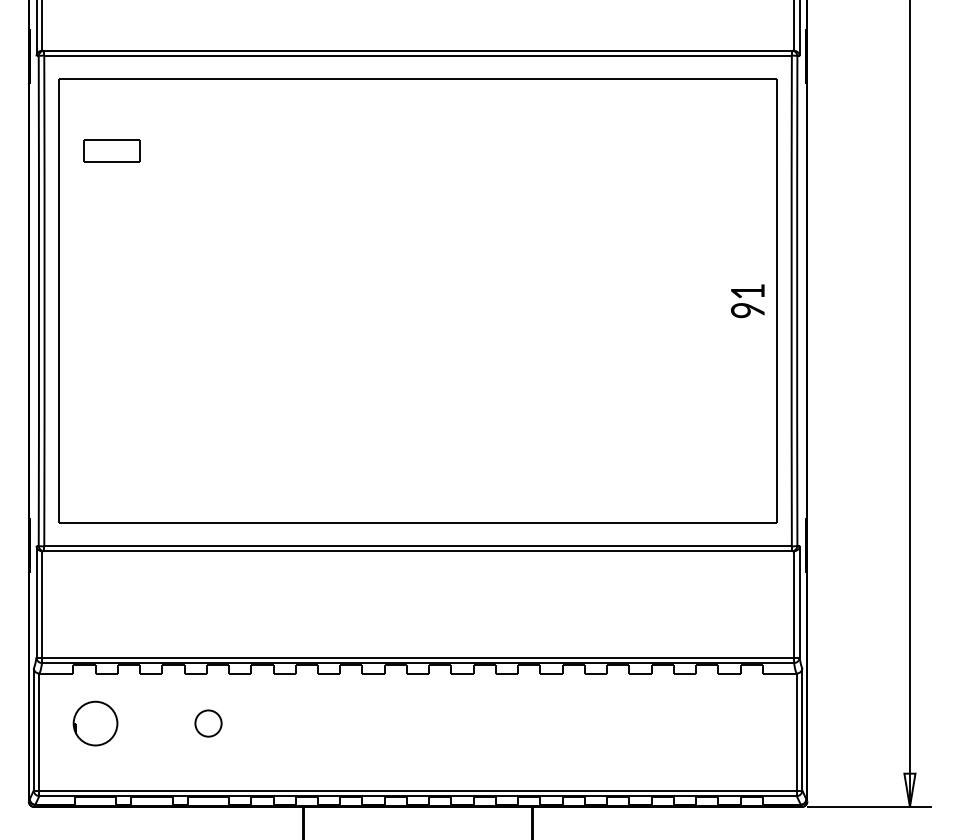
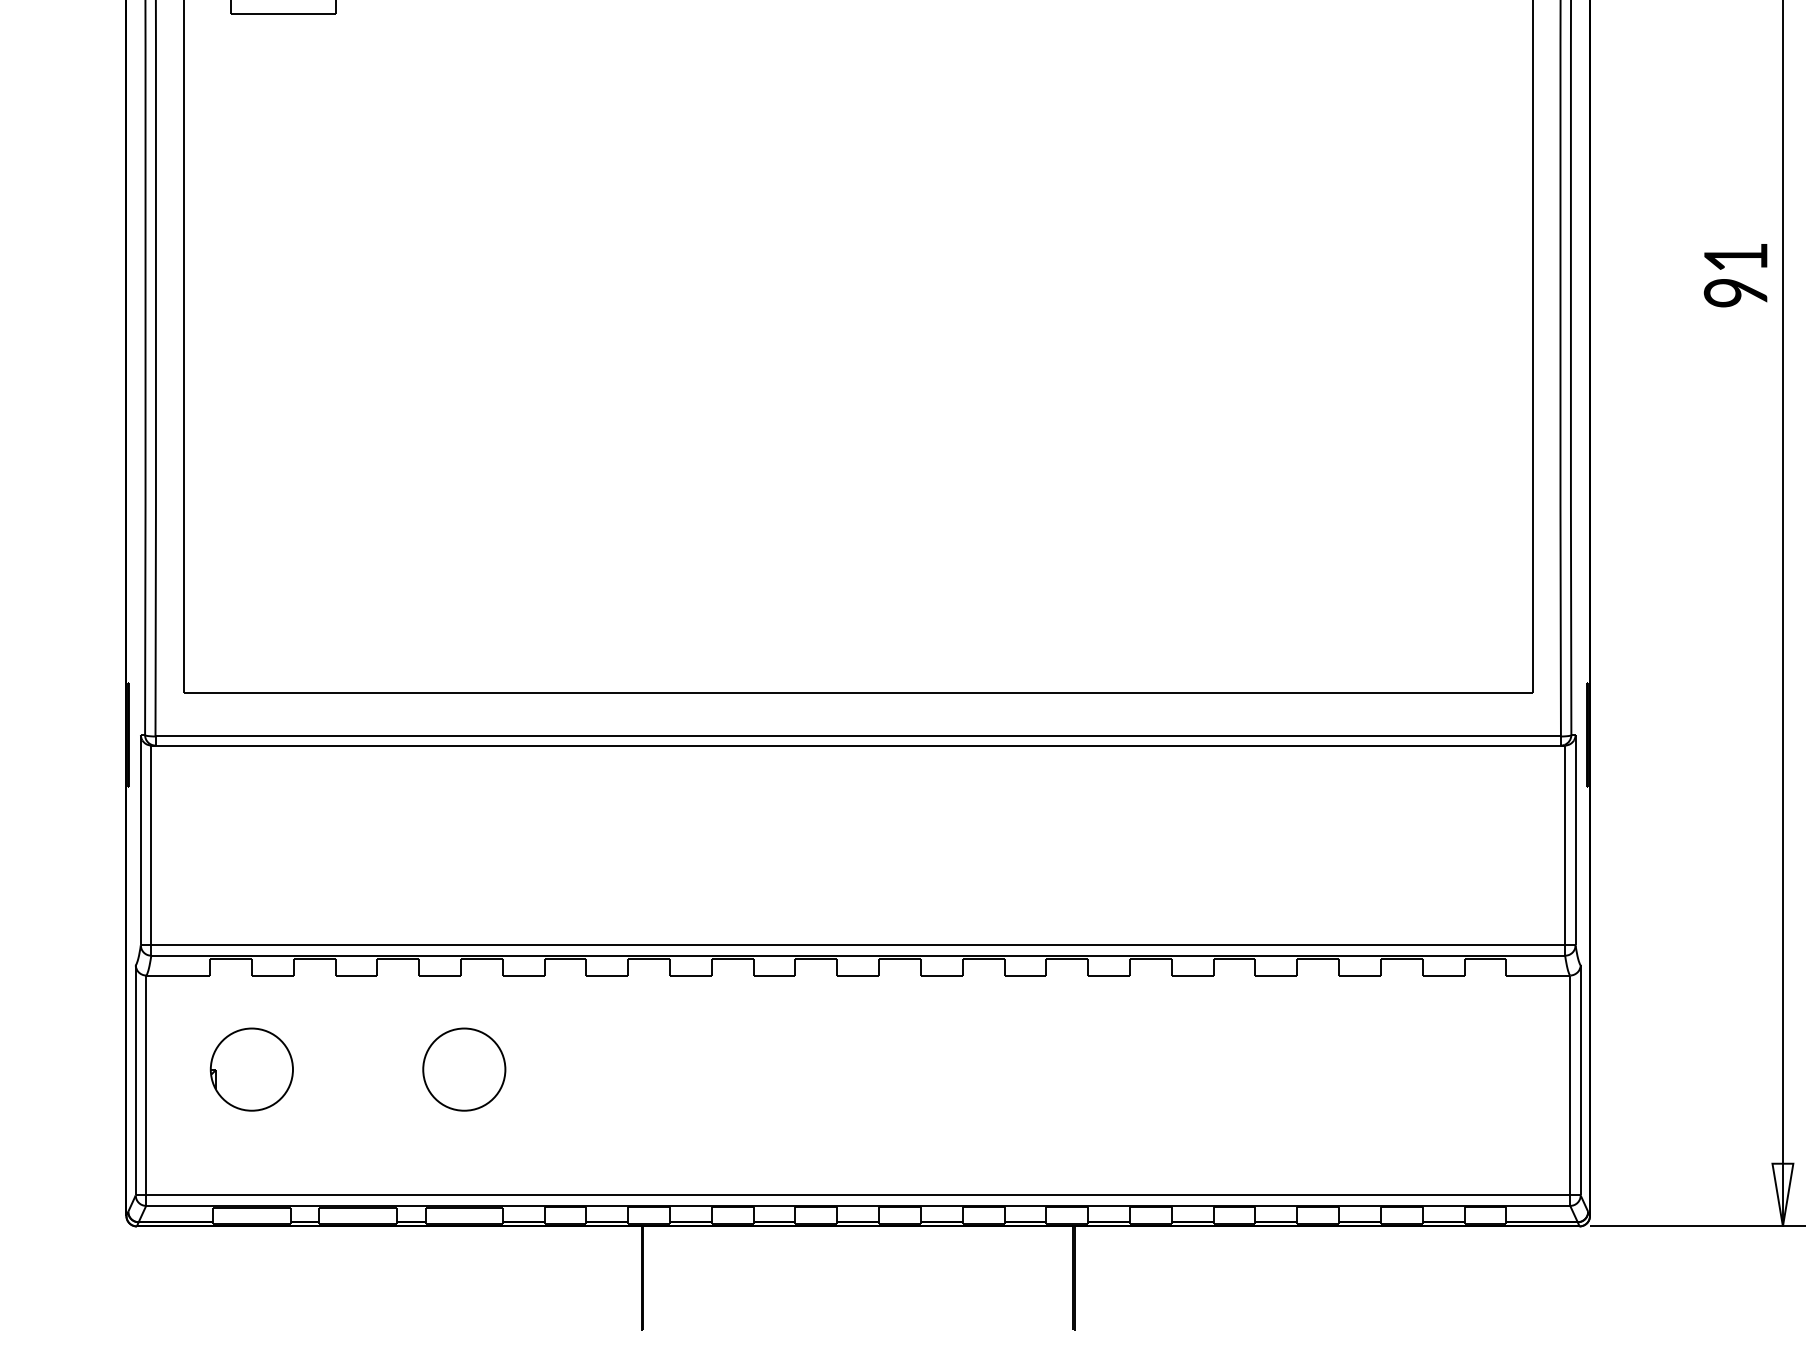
text: (747, 301) -> (1735, 276), moved
part: (208, 723) -> (464, 1069), size x1.67

